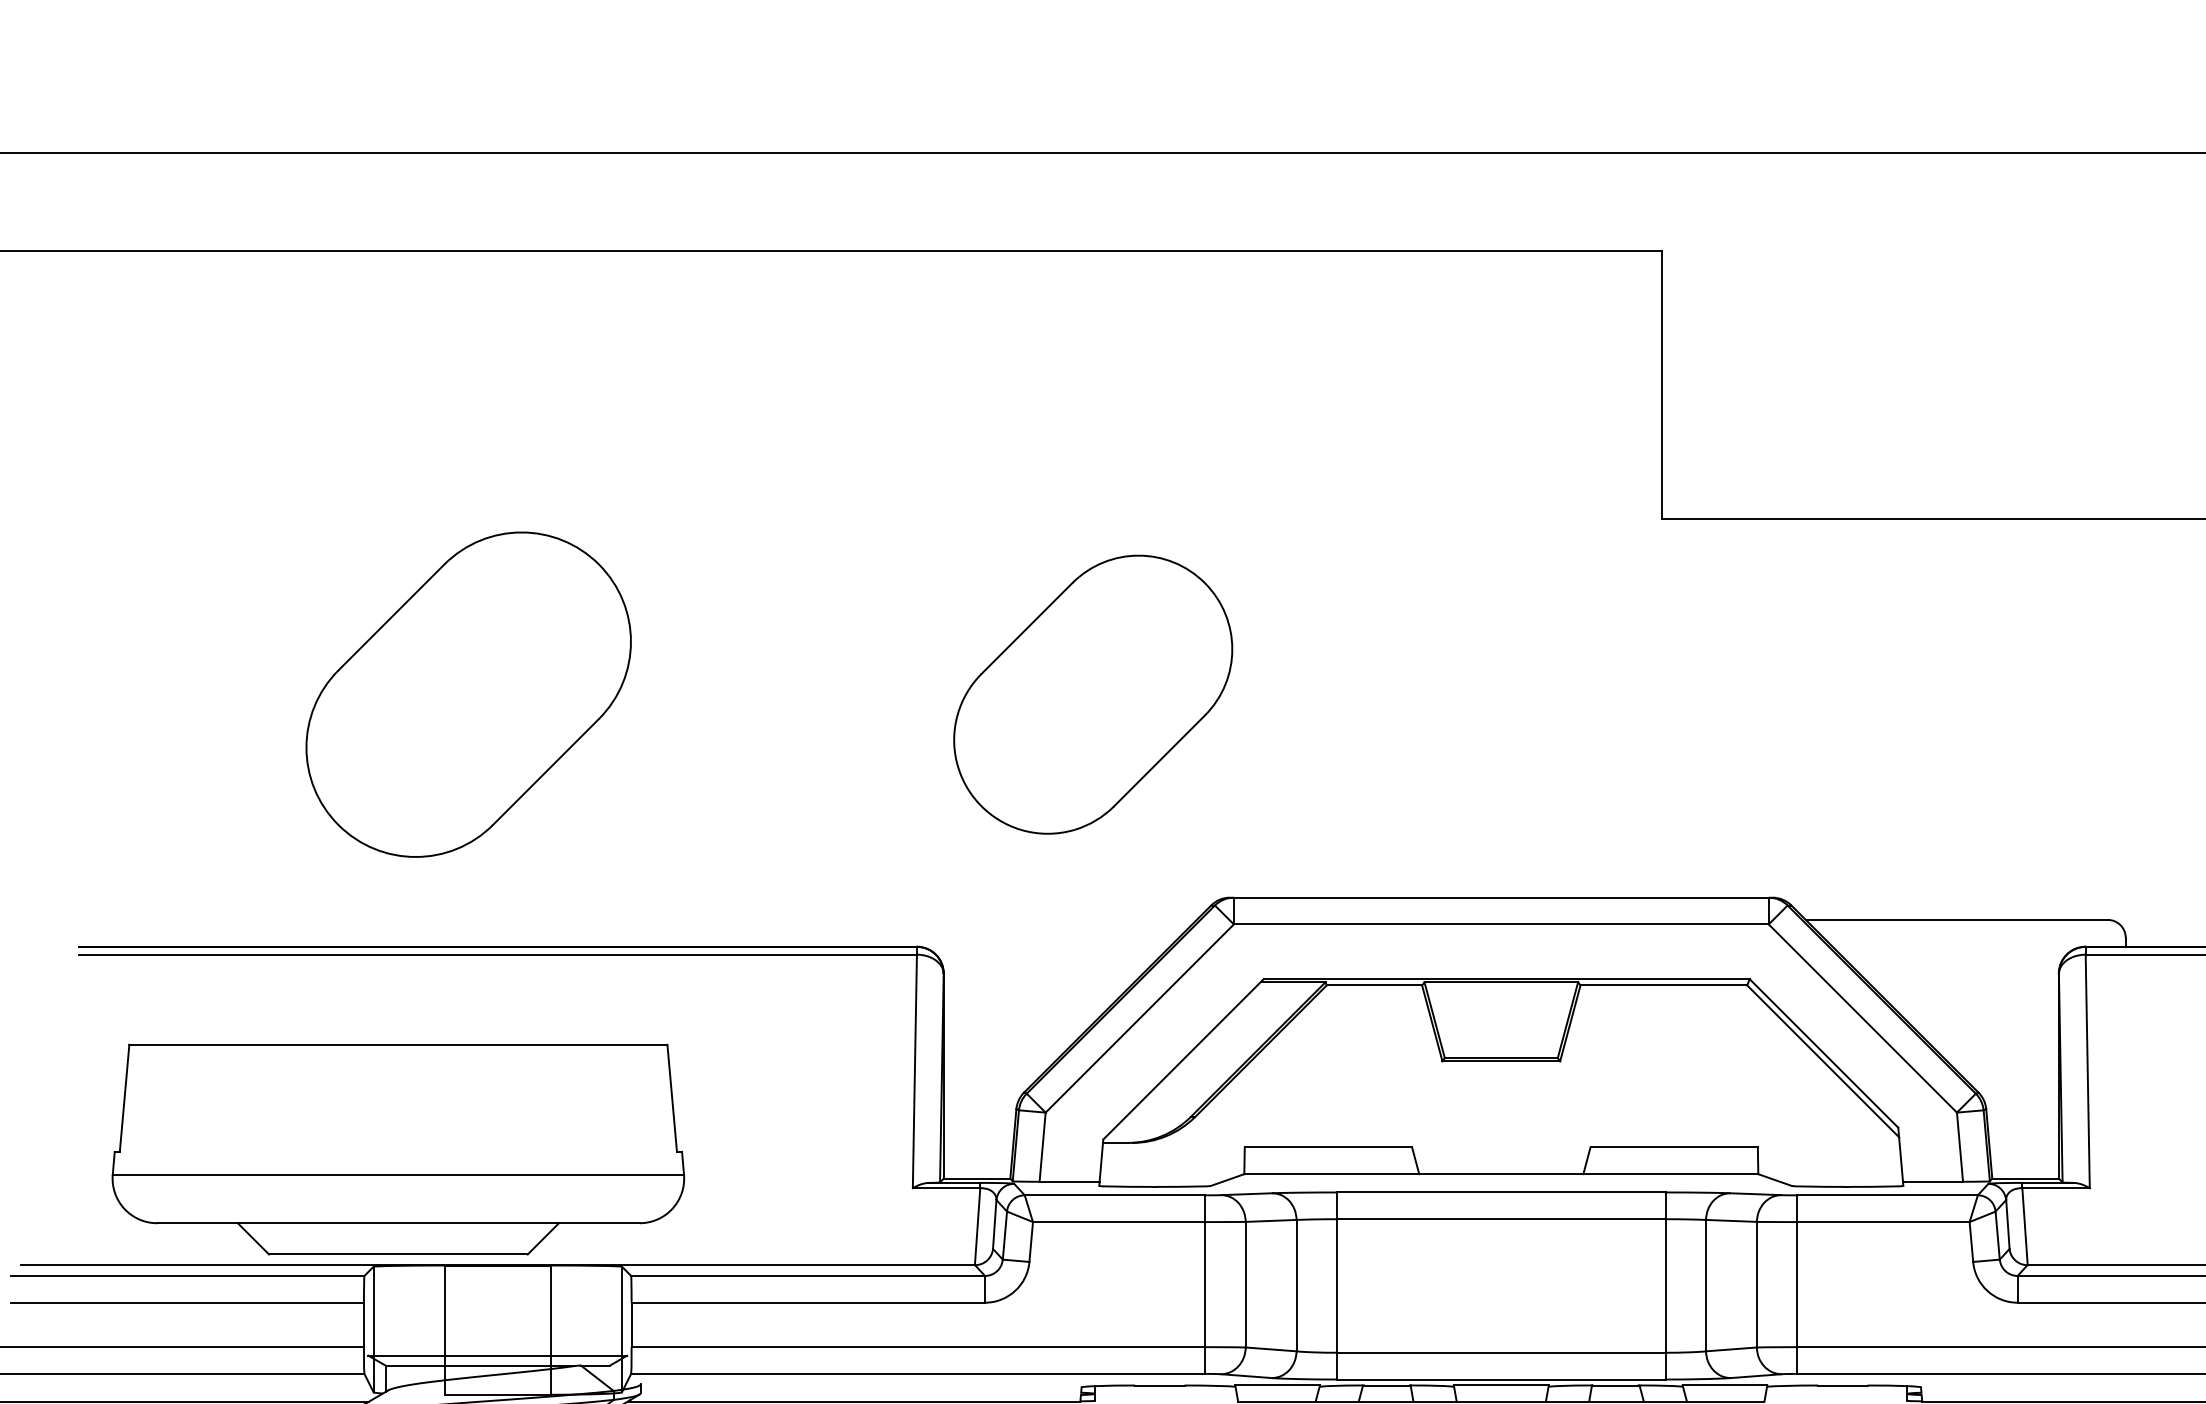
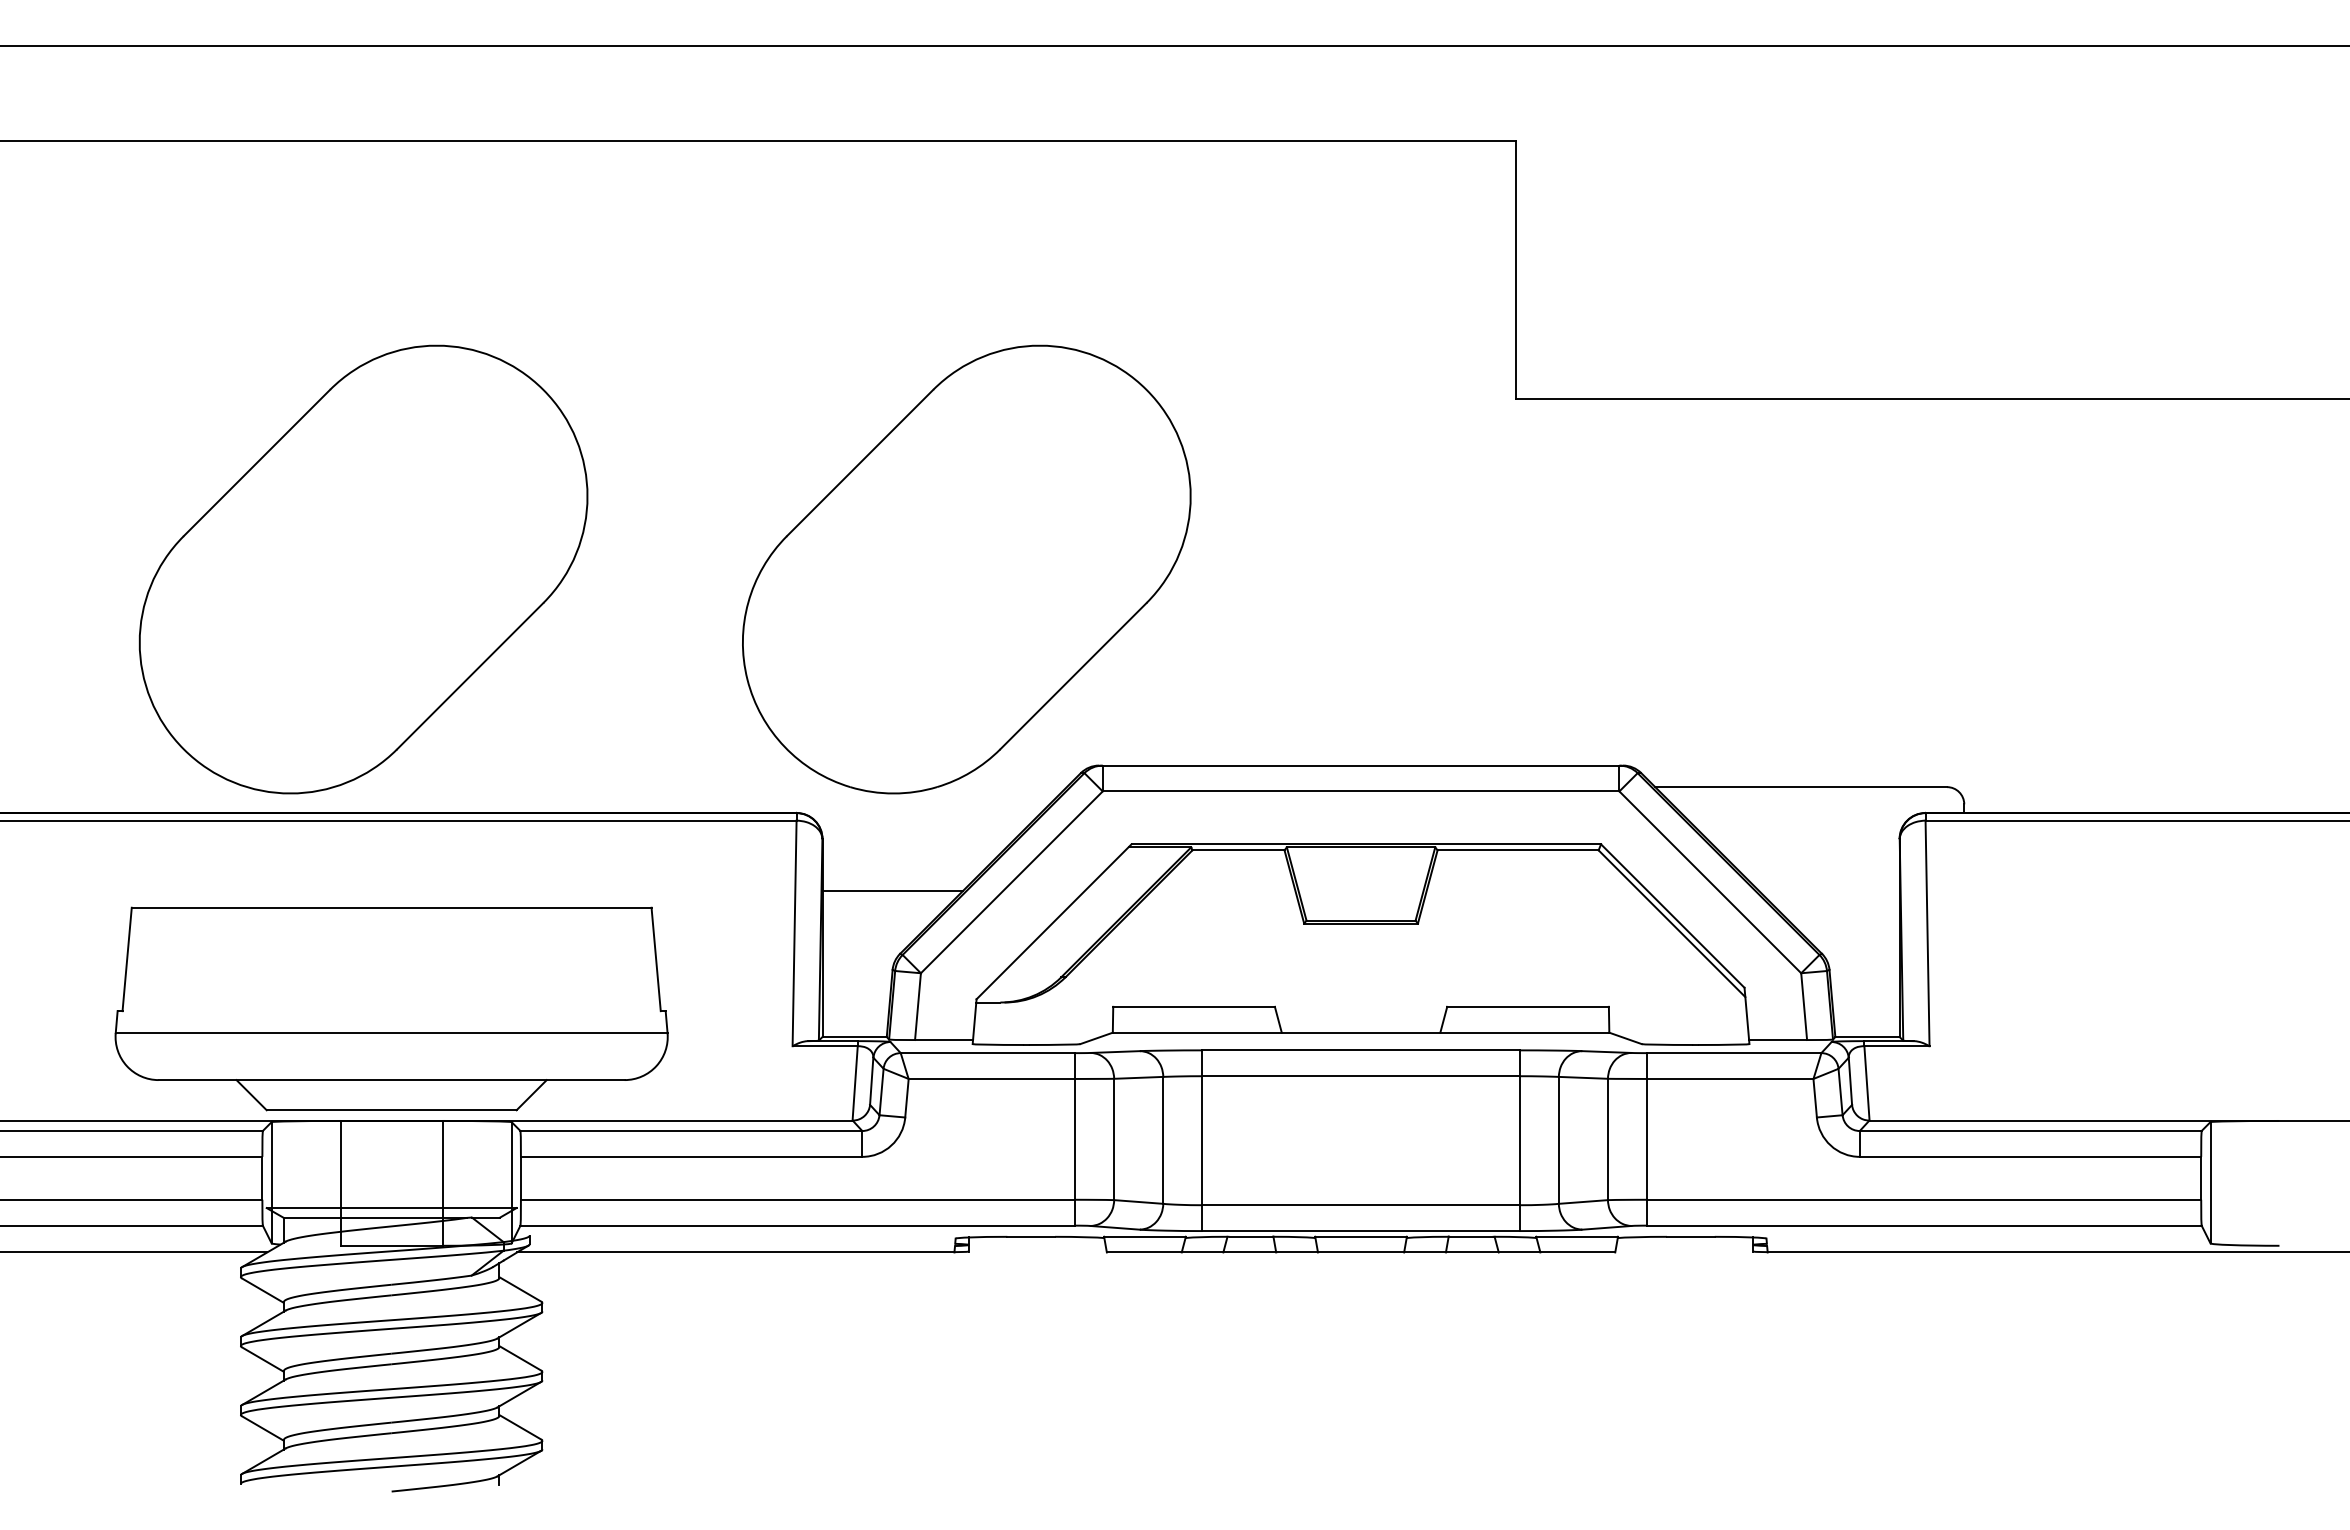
part: (468, 694) -> (363, 569), size x1.43
part: (1092, 694) -> (966, 569), size x1.67
line: (1016, 1026) -> (892, 890), added
part: (398, 1149) -> (391, 1008), moved

